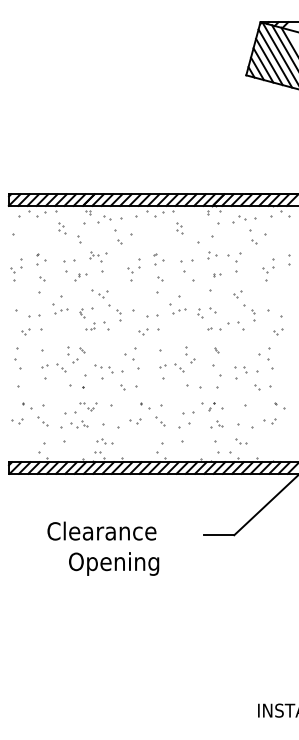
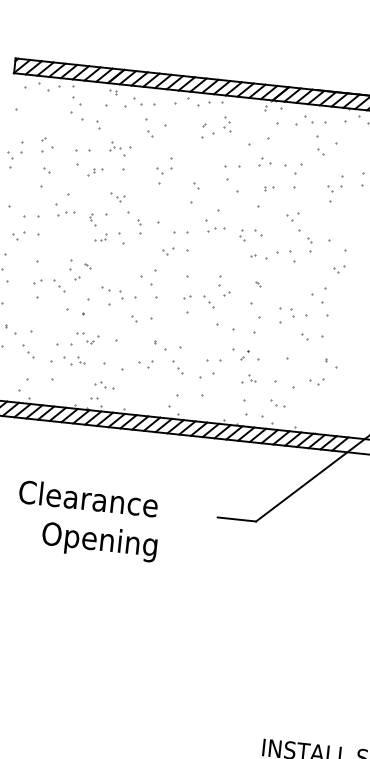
part: (62, 228) -> (78, 109), size x1.6
part: (158, 259) -> (207, 131), moved
part: (99, 293) -> (117, 196), size x0.7

